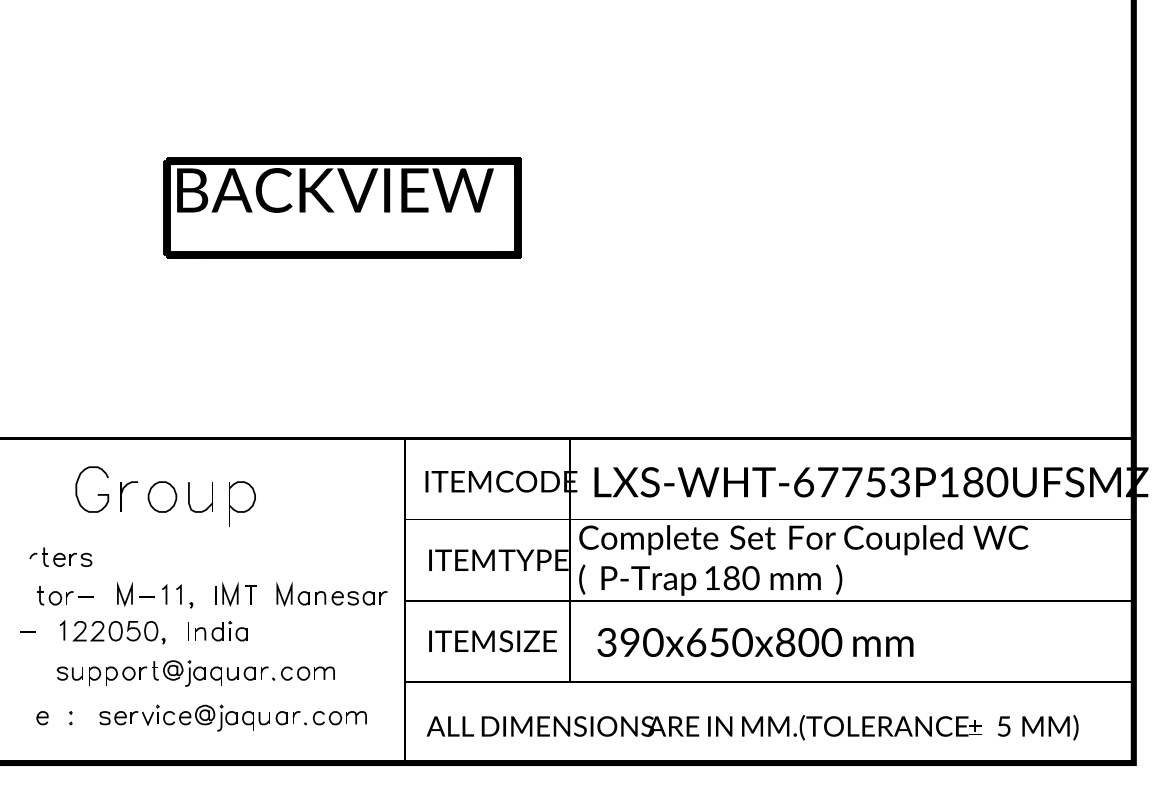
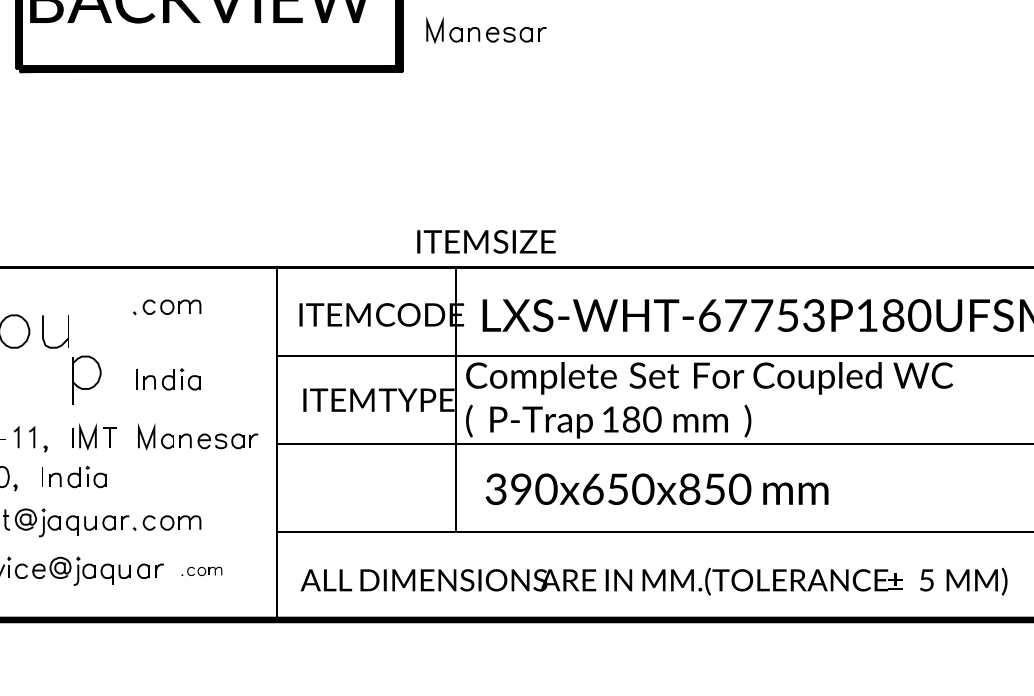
part: (597, 218) -> (485, 29), added
part: (303, 474) -> (167, 307), added
part: (242, 503) -> (86, 379), moved
part: (304, 540) -> (168, 378), added
text: (492, 641) -> (485, 242), moved
text: (808, 642) -> (714, 489), 390x650x800 -> 390x650x850
part: (335, 718) -> (201, 571), size x0.6

